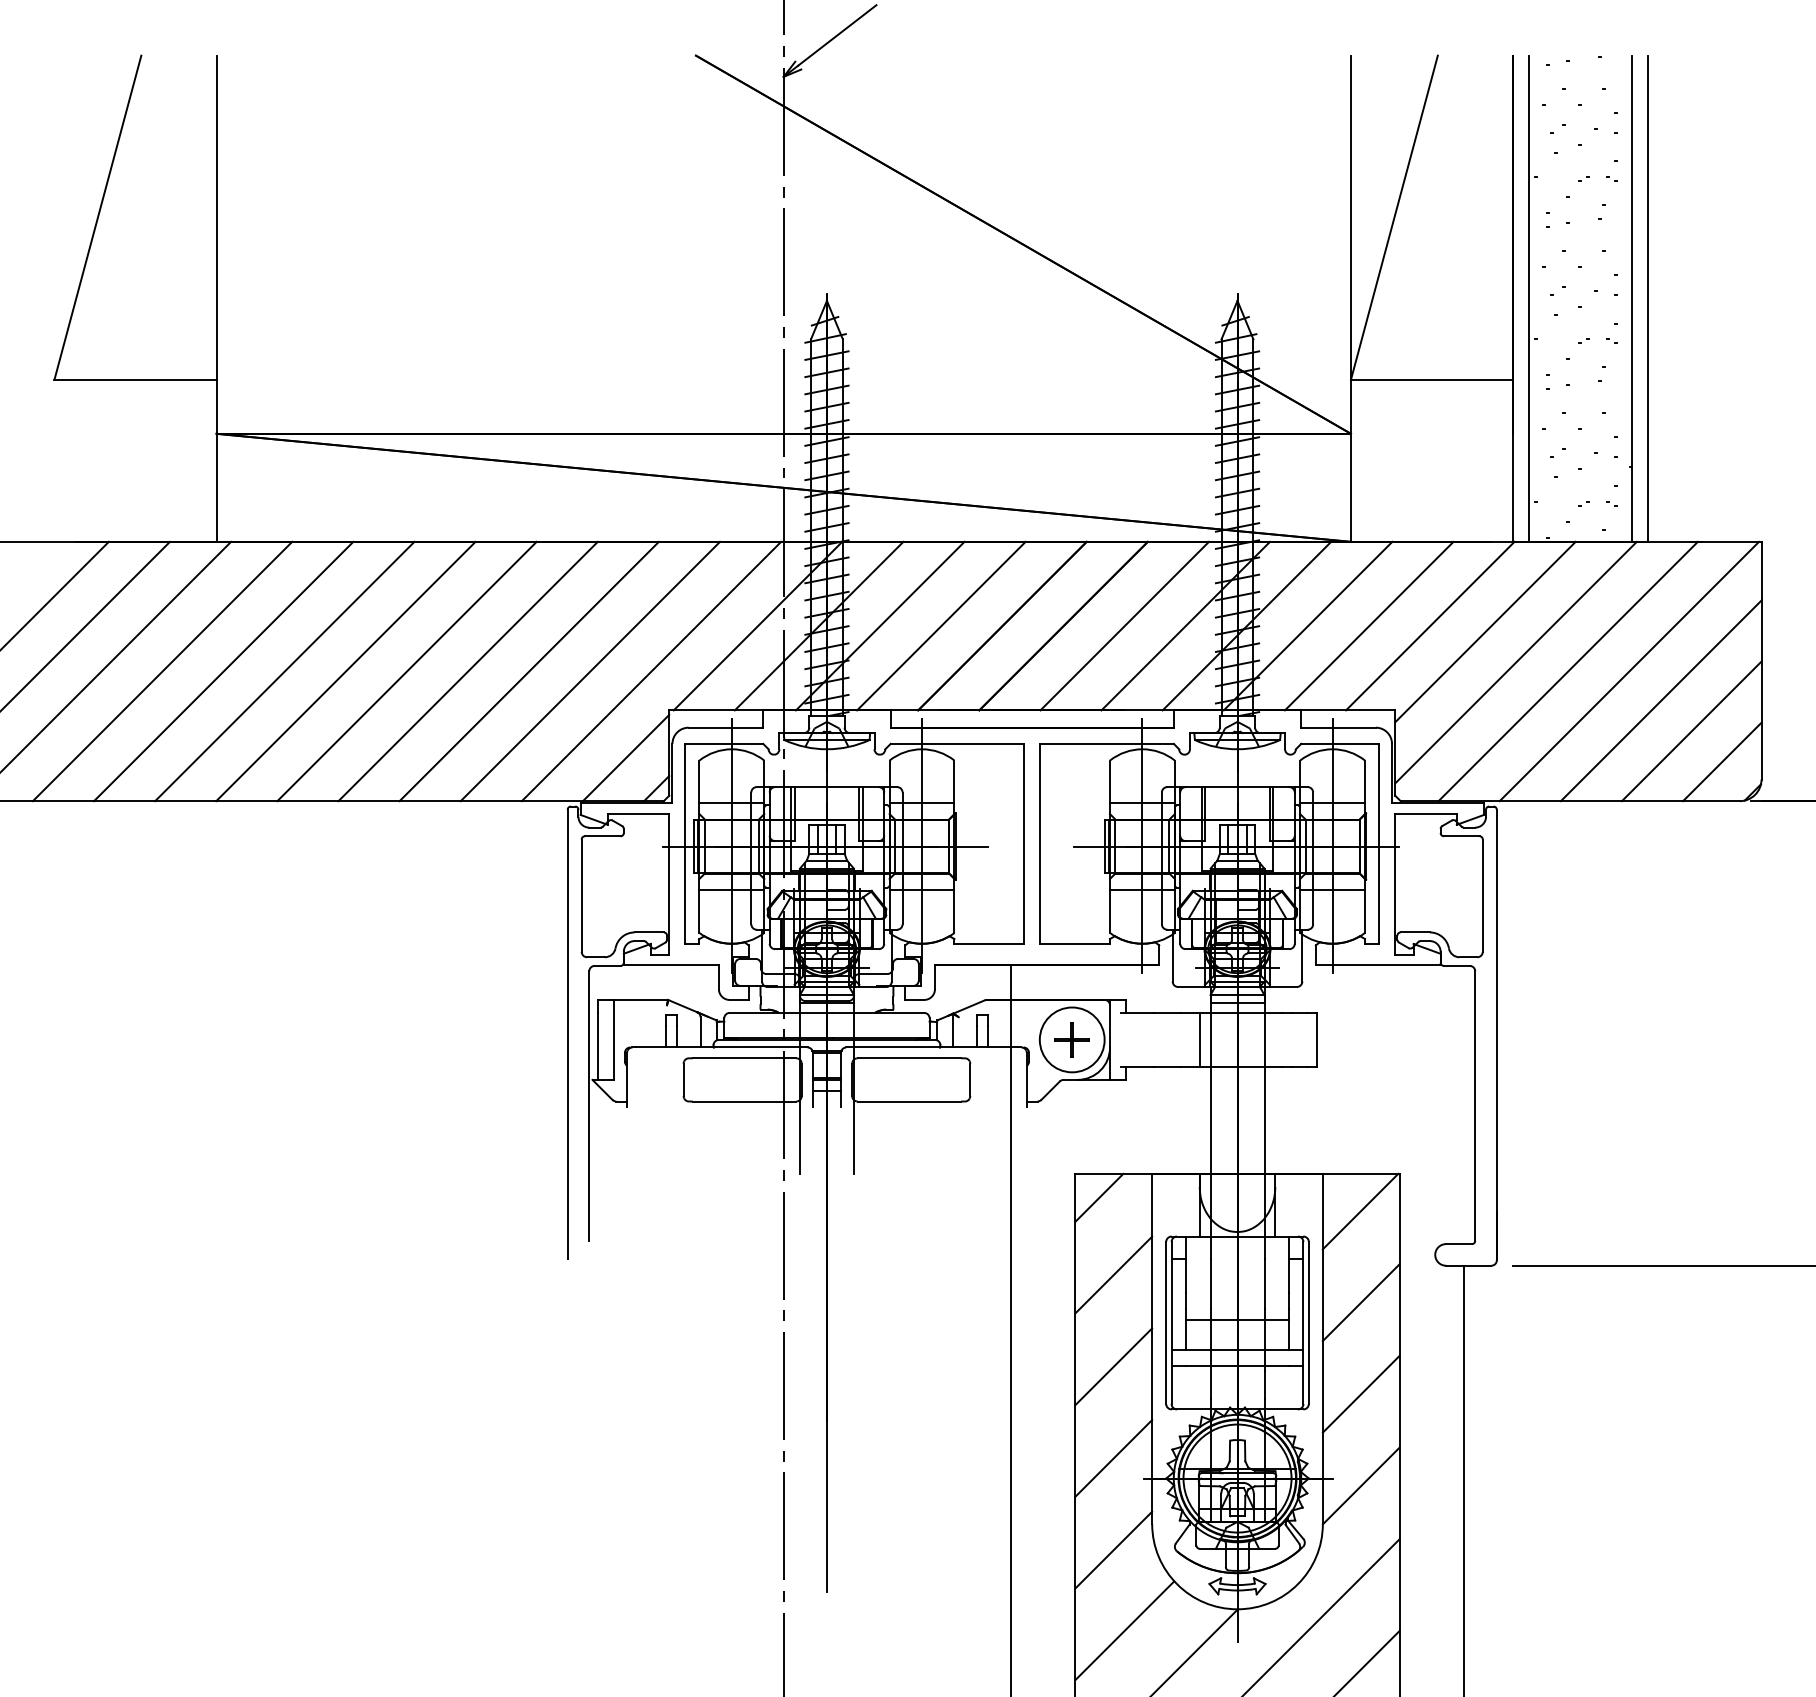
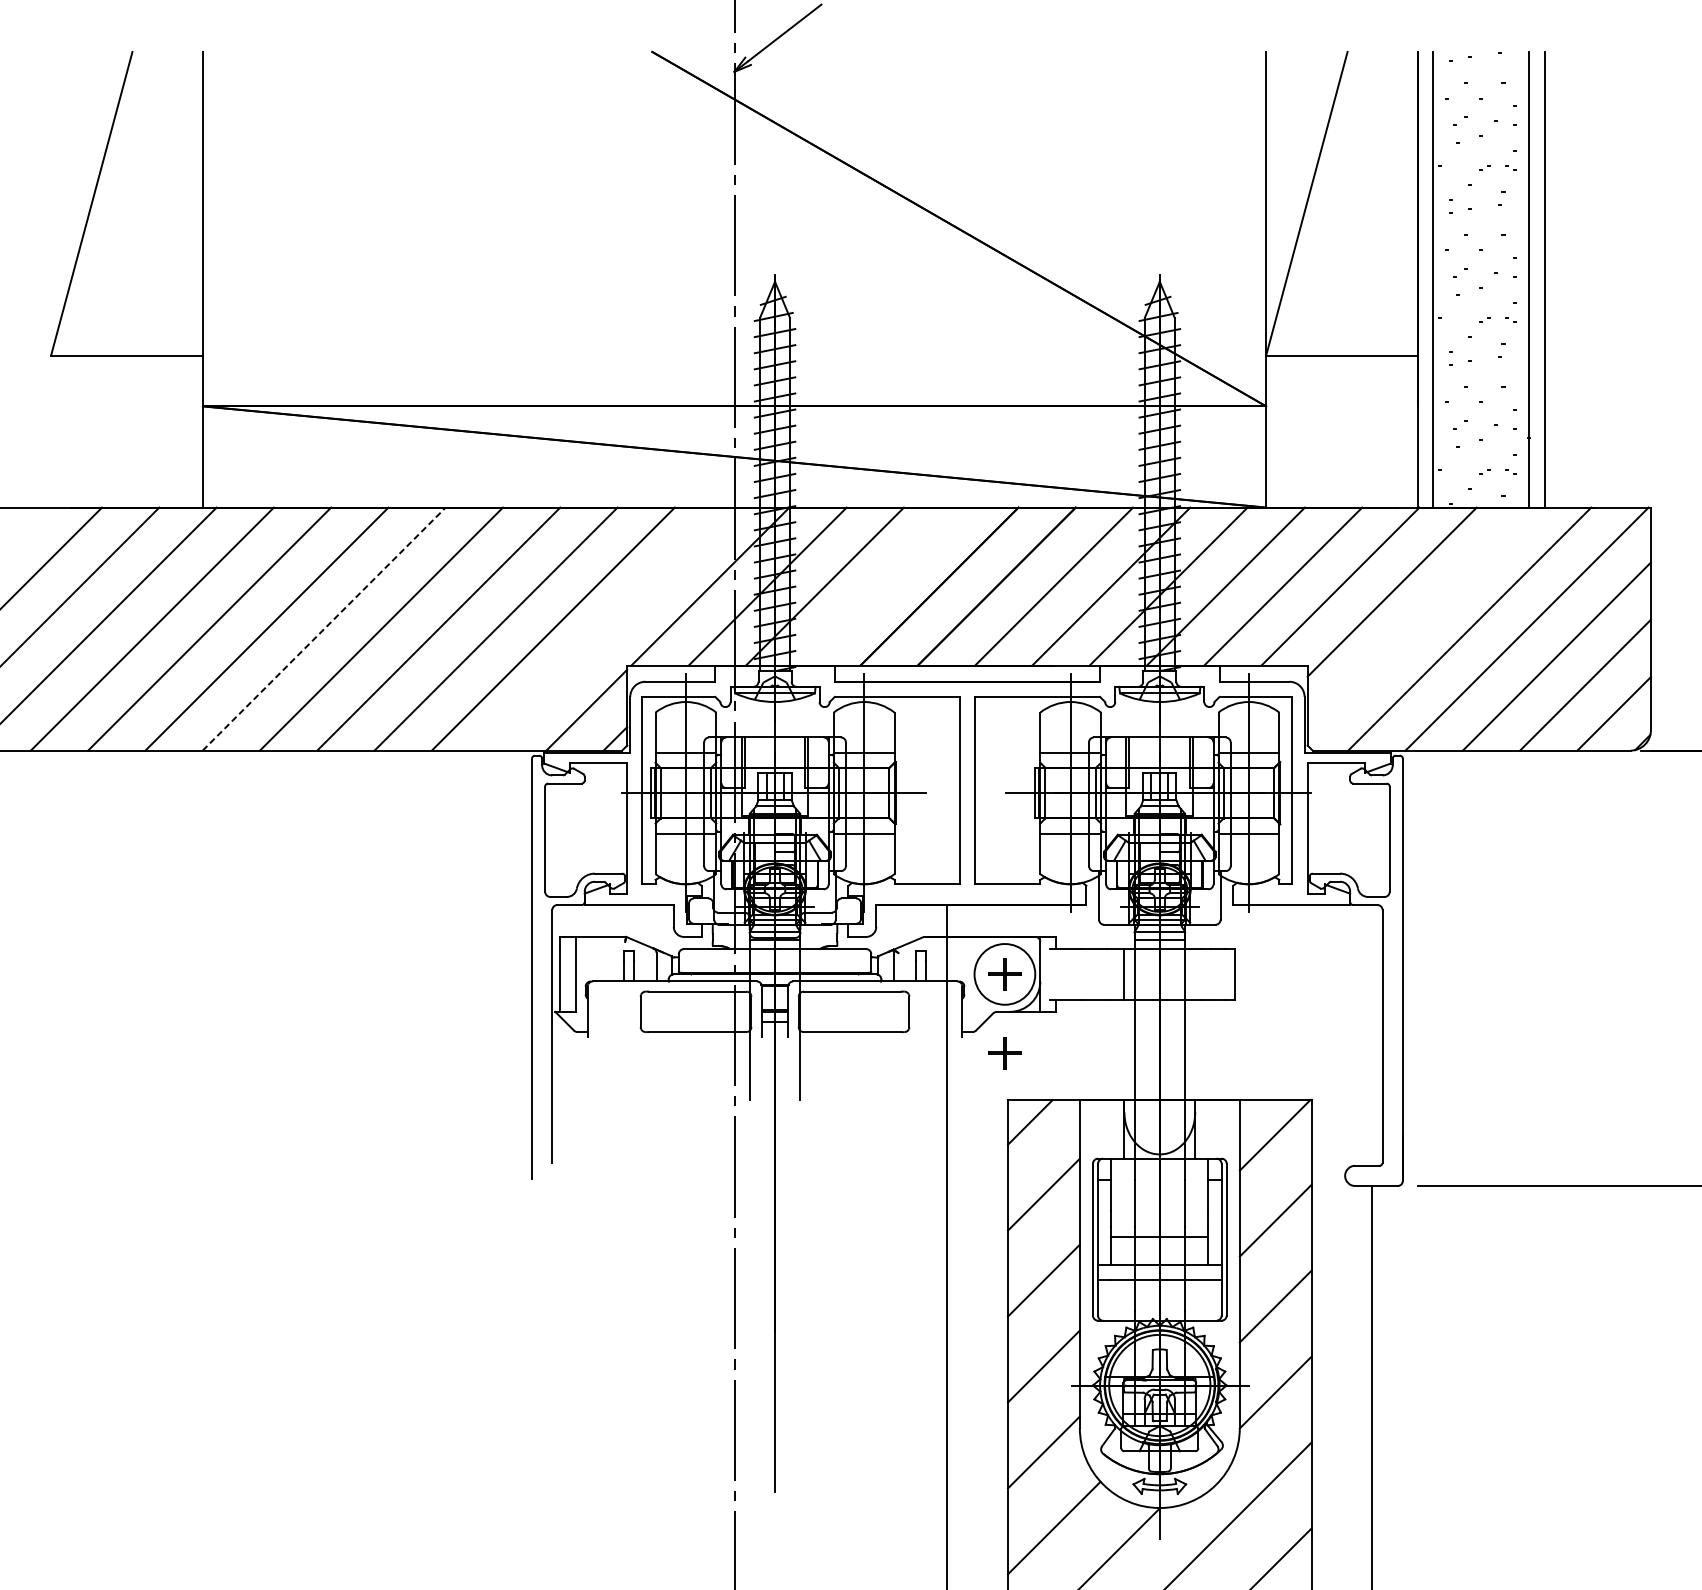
line: (941, 625) -> (882, 586), removed
line: (1515, 662) -> (1420, 620), removed
line: (346, 671) -> (324, 629), solid -> dashed
line: (651, 671) -> (610, 629), removed
part: (1071, 1123) -> (1004, 1052), added

